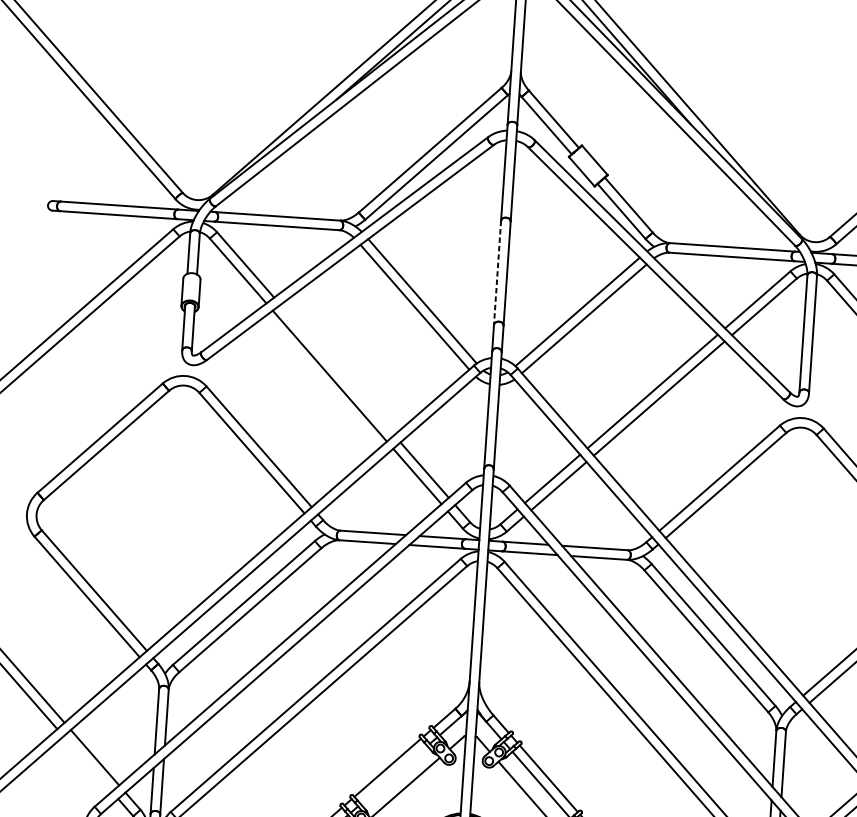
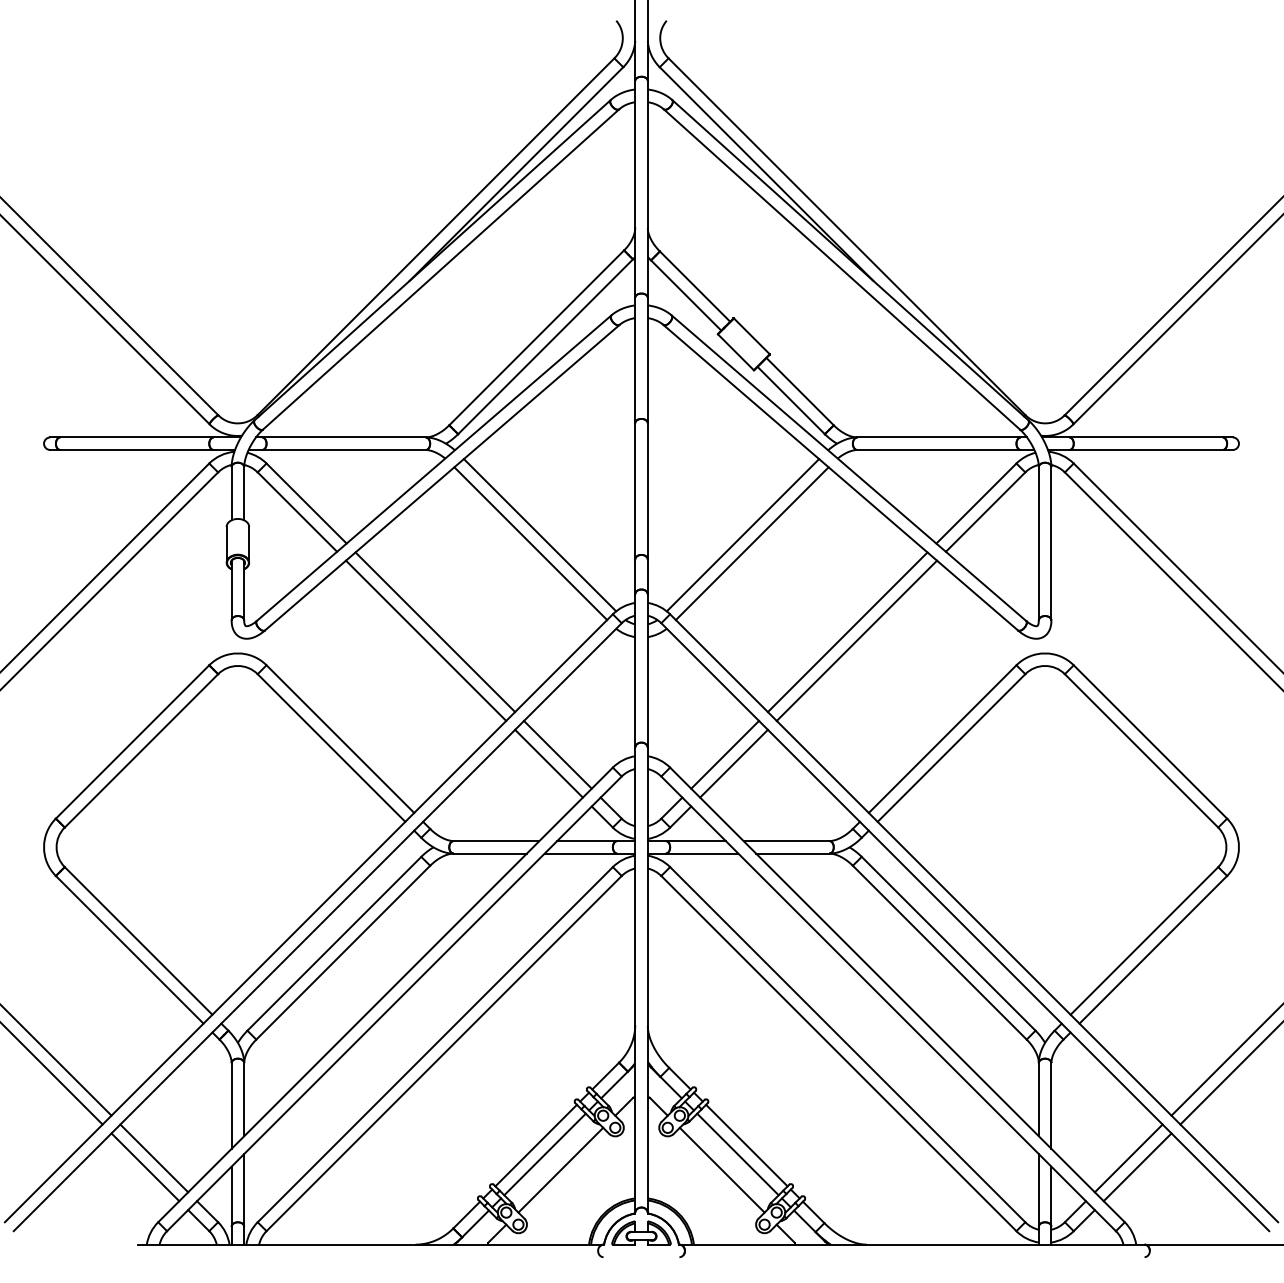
line: (497, 272) -> (635, 491), dashed -> solid
line: (337, 370) -> (435, 632), added
line: (87, 764) -> (145, 1167), added
line: (393, 775) -> (544, 1154), added

